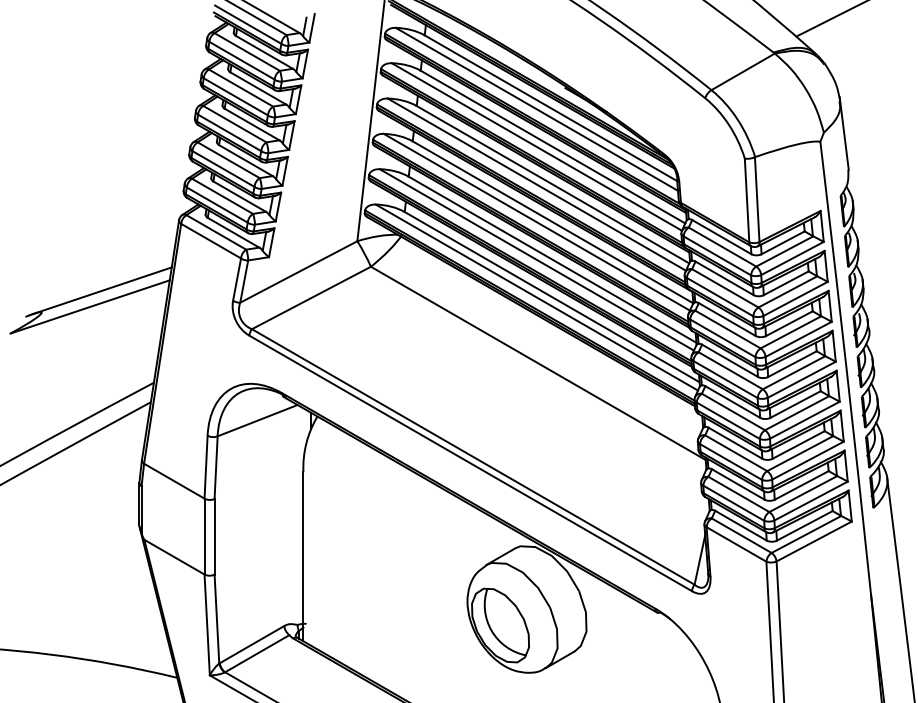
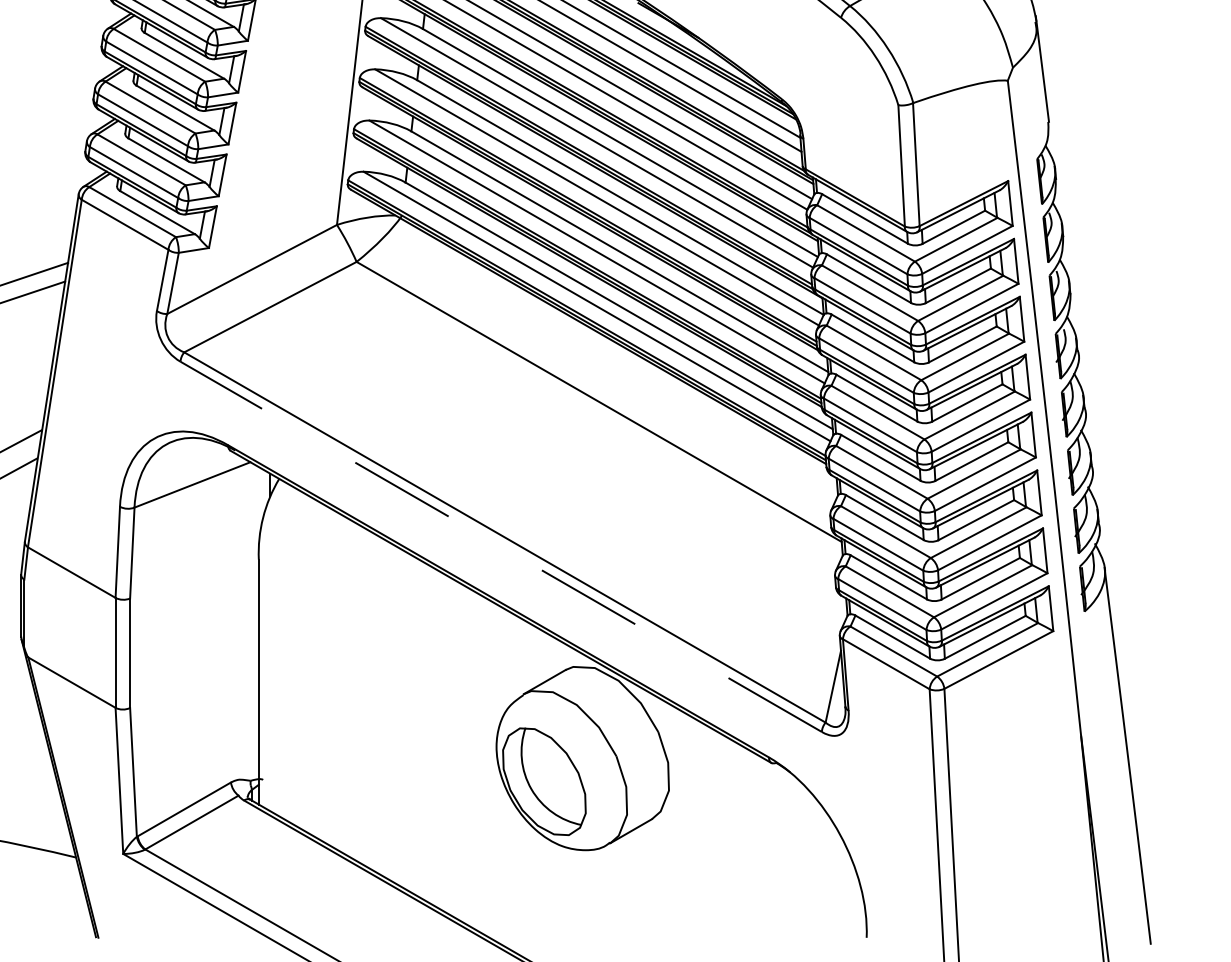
line: (470, 463) -> (500, 546), solid -> dashed

